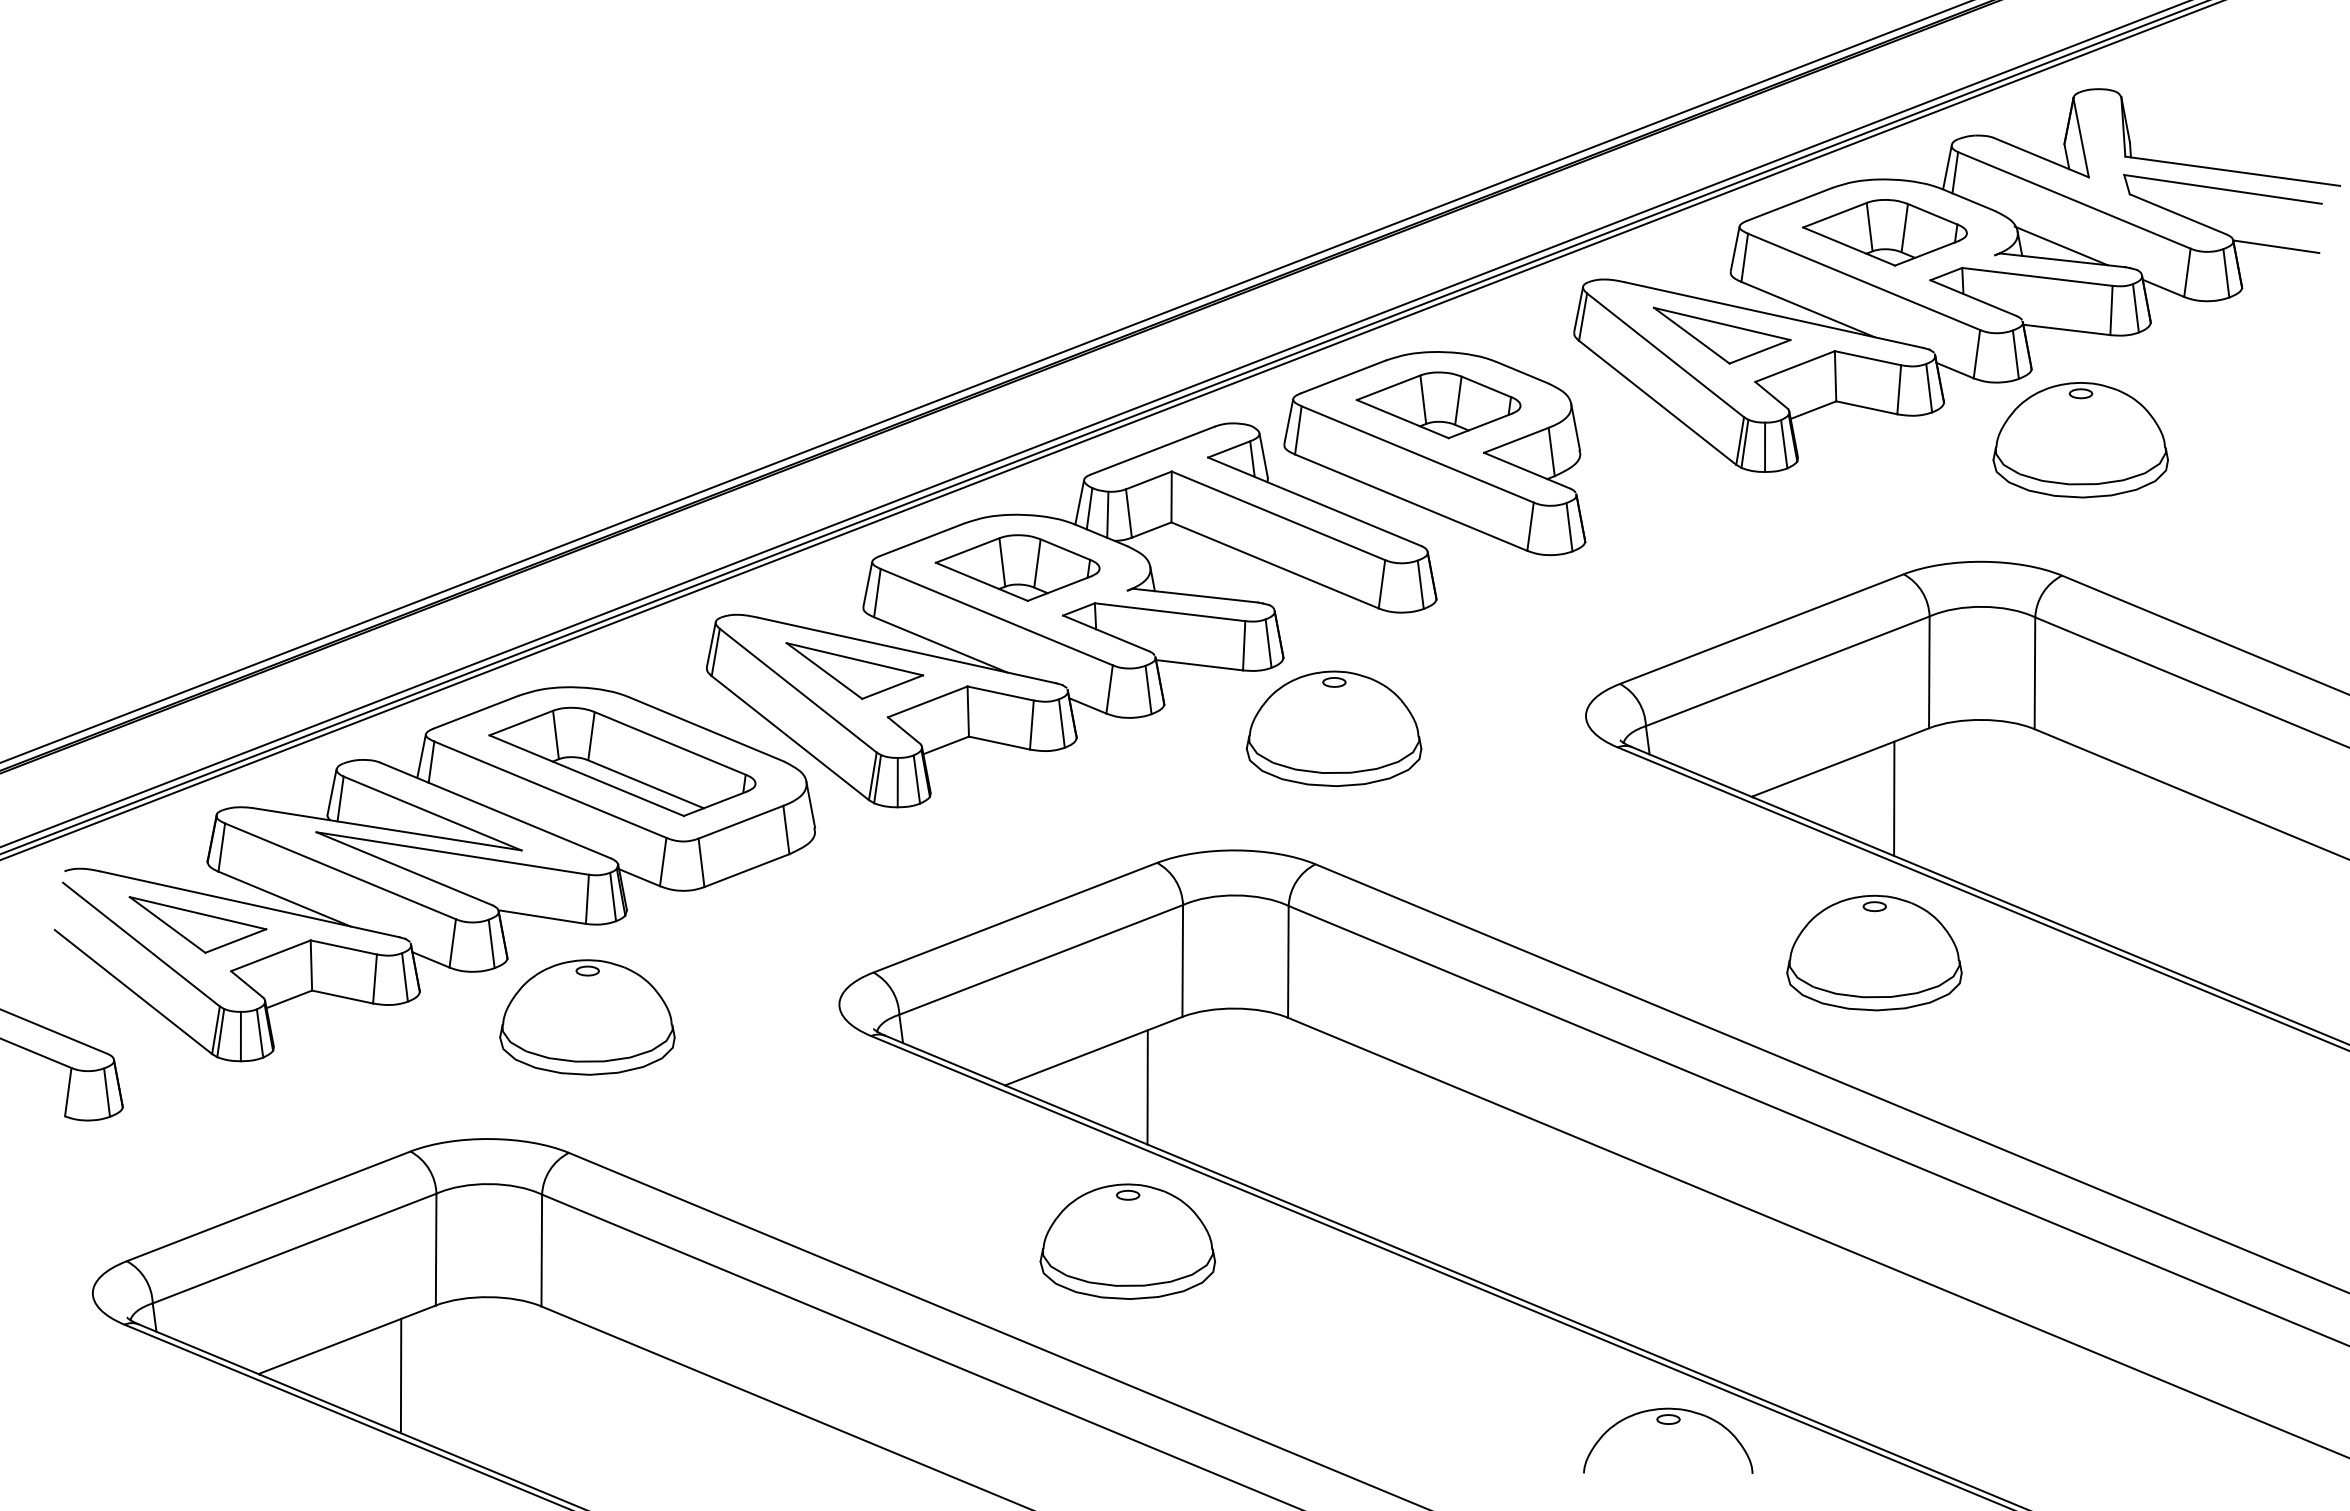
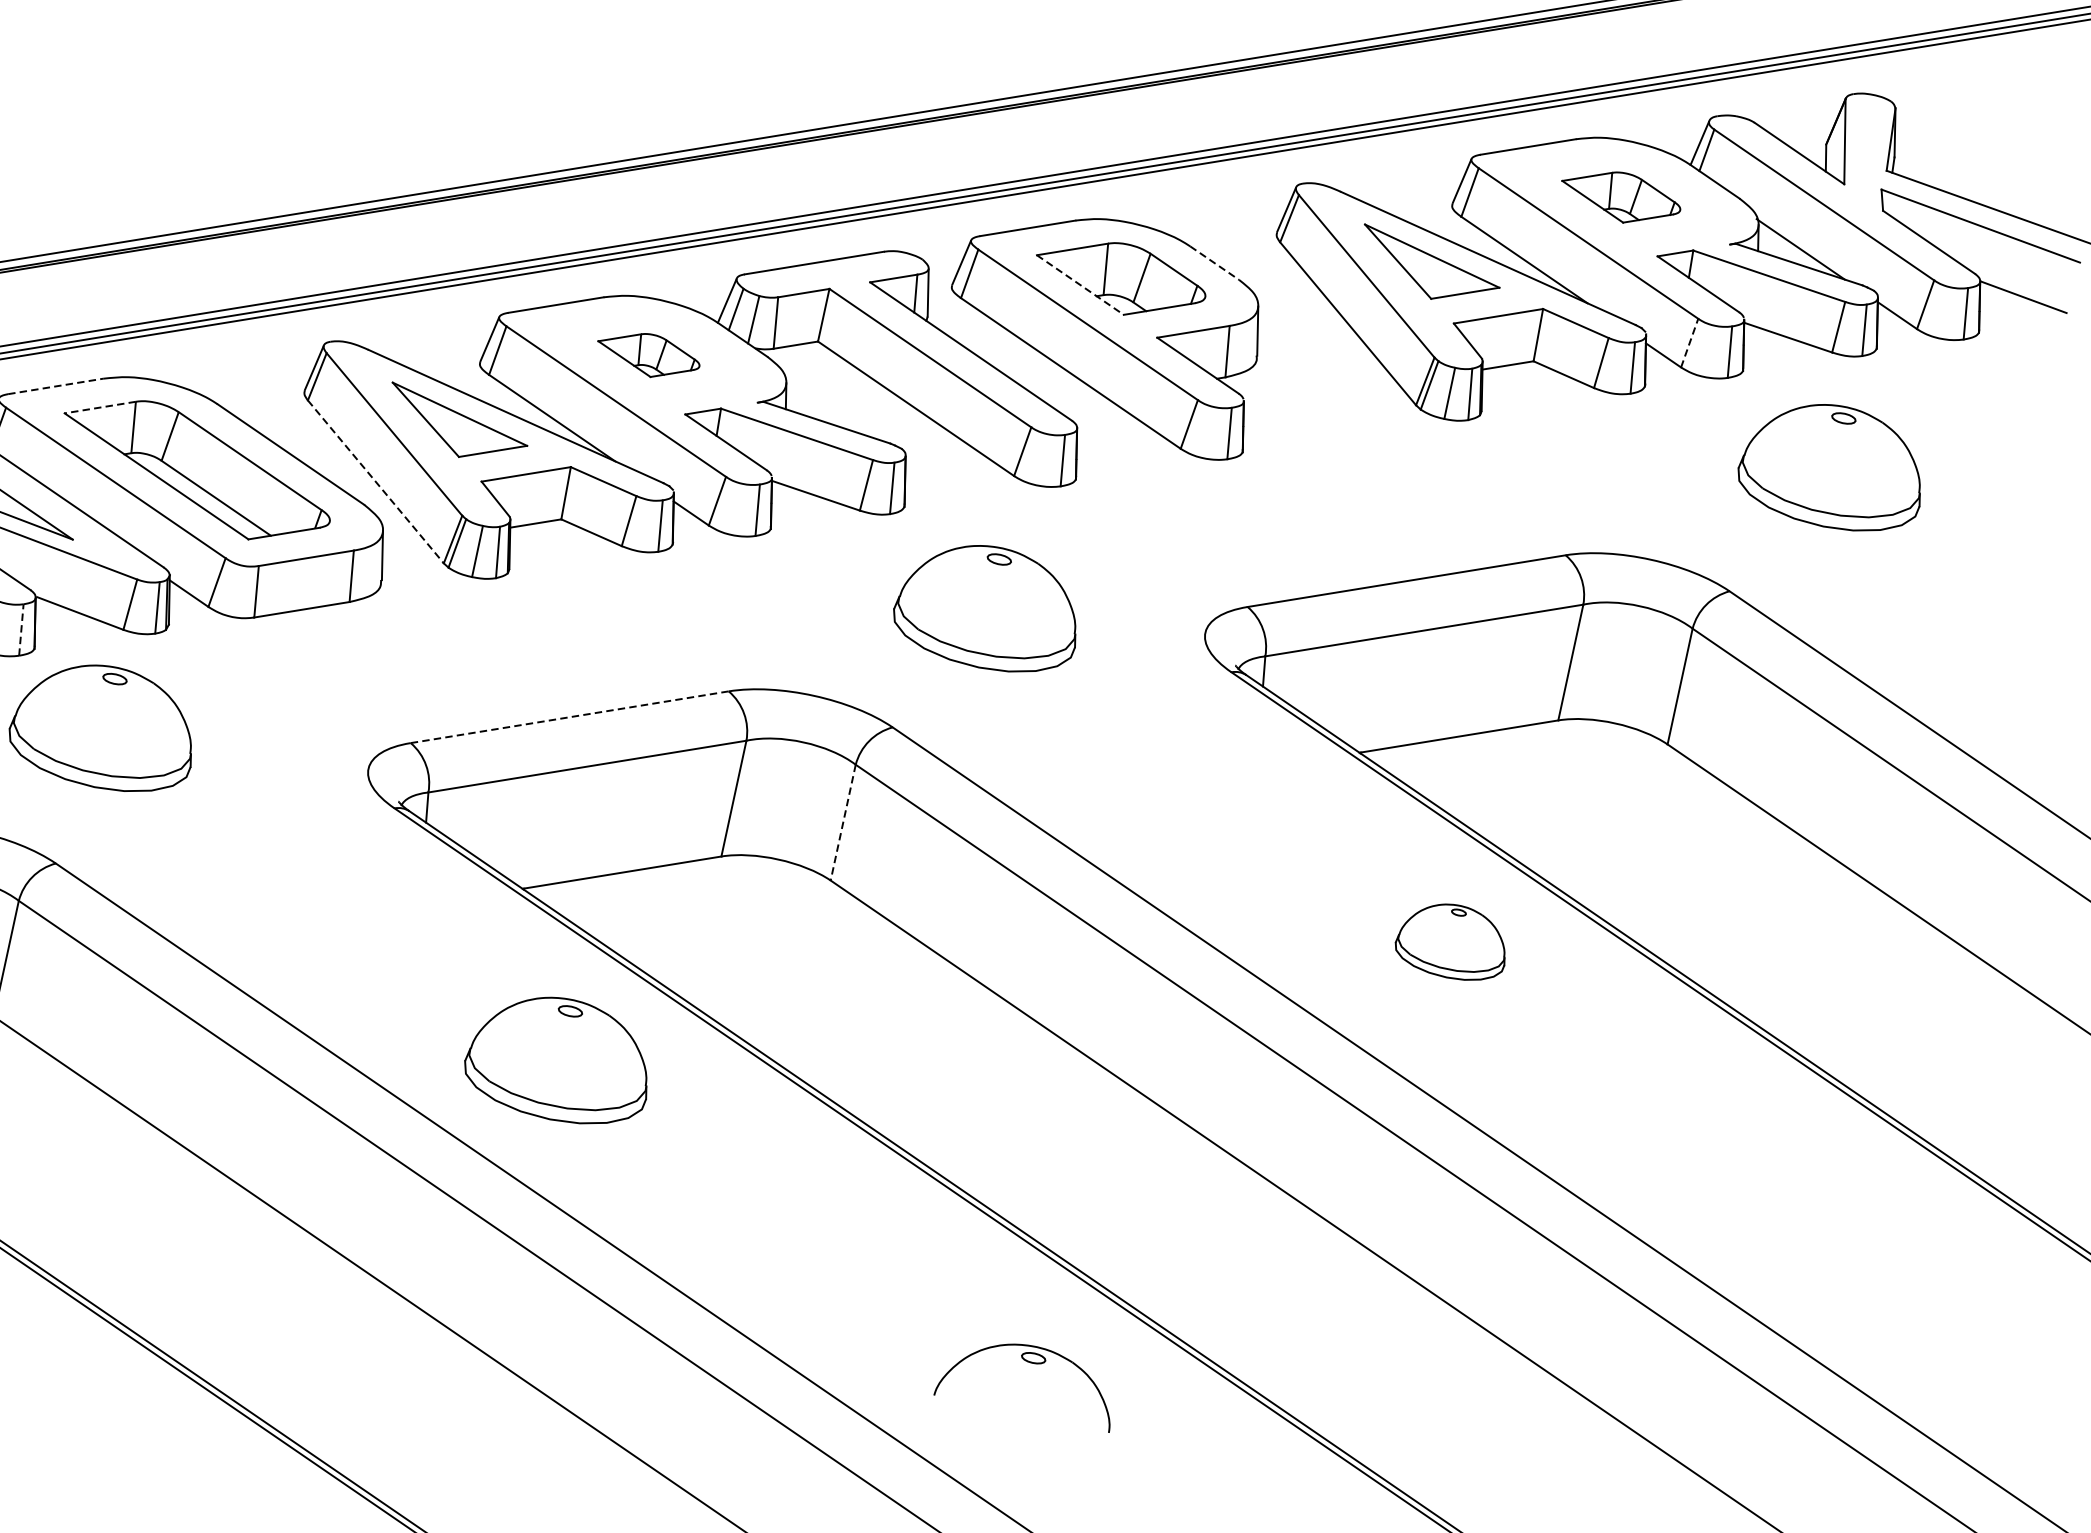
part: (1884, 232) -> (1620, 196), size x0.7
line: (1976, 353) -> (1689, 342), solid -> dashed
line: (1523, 372) -> (1215, 263), solid -> dashed
line: (1402, 419) -> (1080, 285), solid -> dashed
part: (2080, 440) -> (1833, 466), moved
part: (1017, 567) -> (648, 354), size x0.6
line: (476, 712) -> (56, 386), solid -> dashed
line: (520, 723) -> (99, 407), solid -> dashed
part: (1333, 728) -> (988, 607), moved
line: (790, 738) -> (375, 482), solid -> dashed
line: (1894, 798) -> (1507, 785), removed
line: (1015, 917) -> (570, 717), solid -> dashed
line: (491, 943) -> (21, 629), solid -> dashed
part: (1874, 952) -> (1452, 940), size x0.6
line: (1288, 961) -> (843, 822), solid -> dashed
line: (1147, 1087) -> (669, 922), removed
part: (1127, 1241) -> (559, 1059), moved
part: (1668, 1424) -> (1032, 1363), moved

